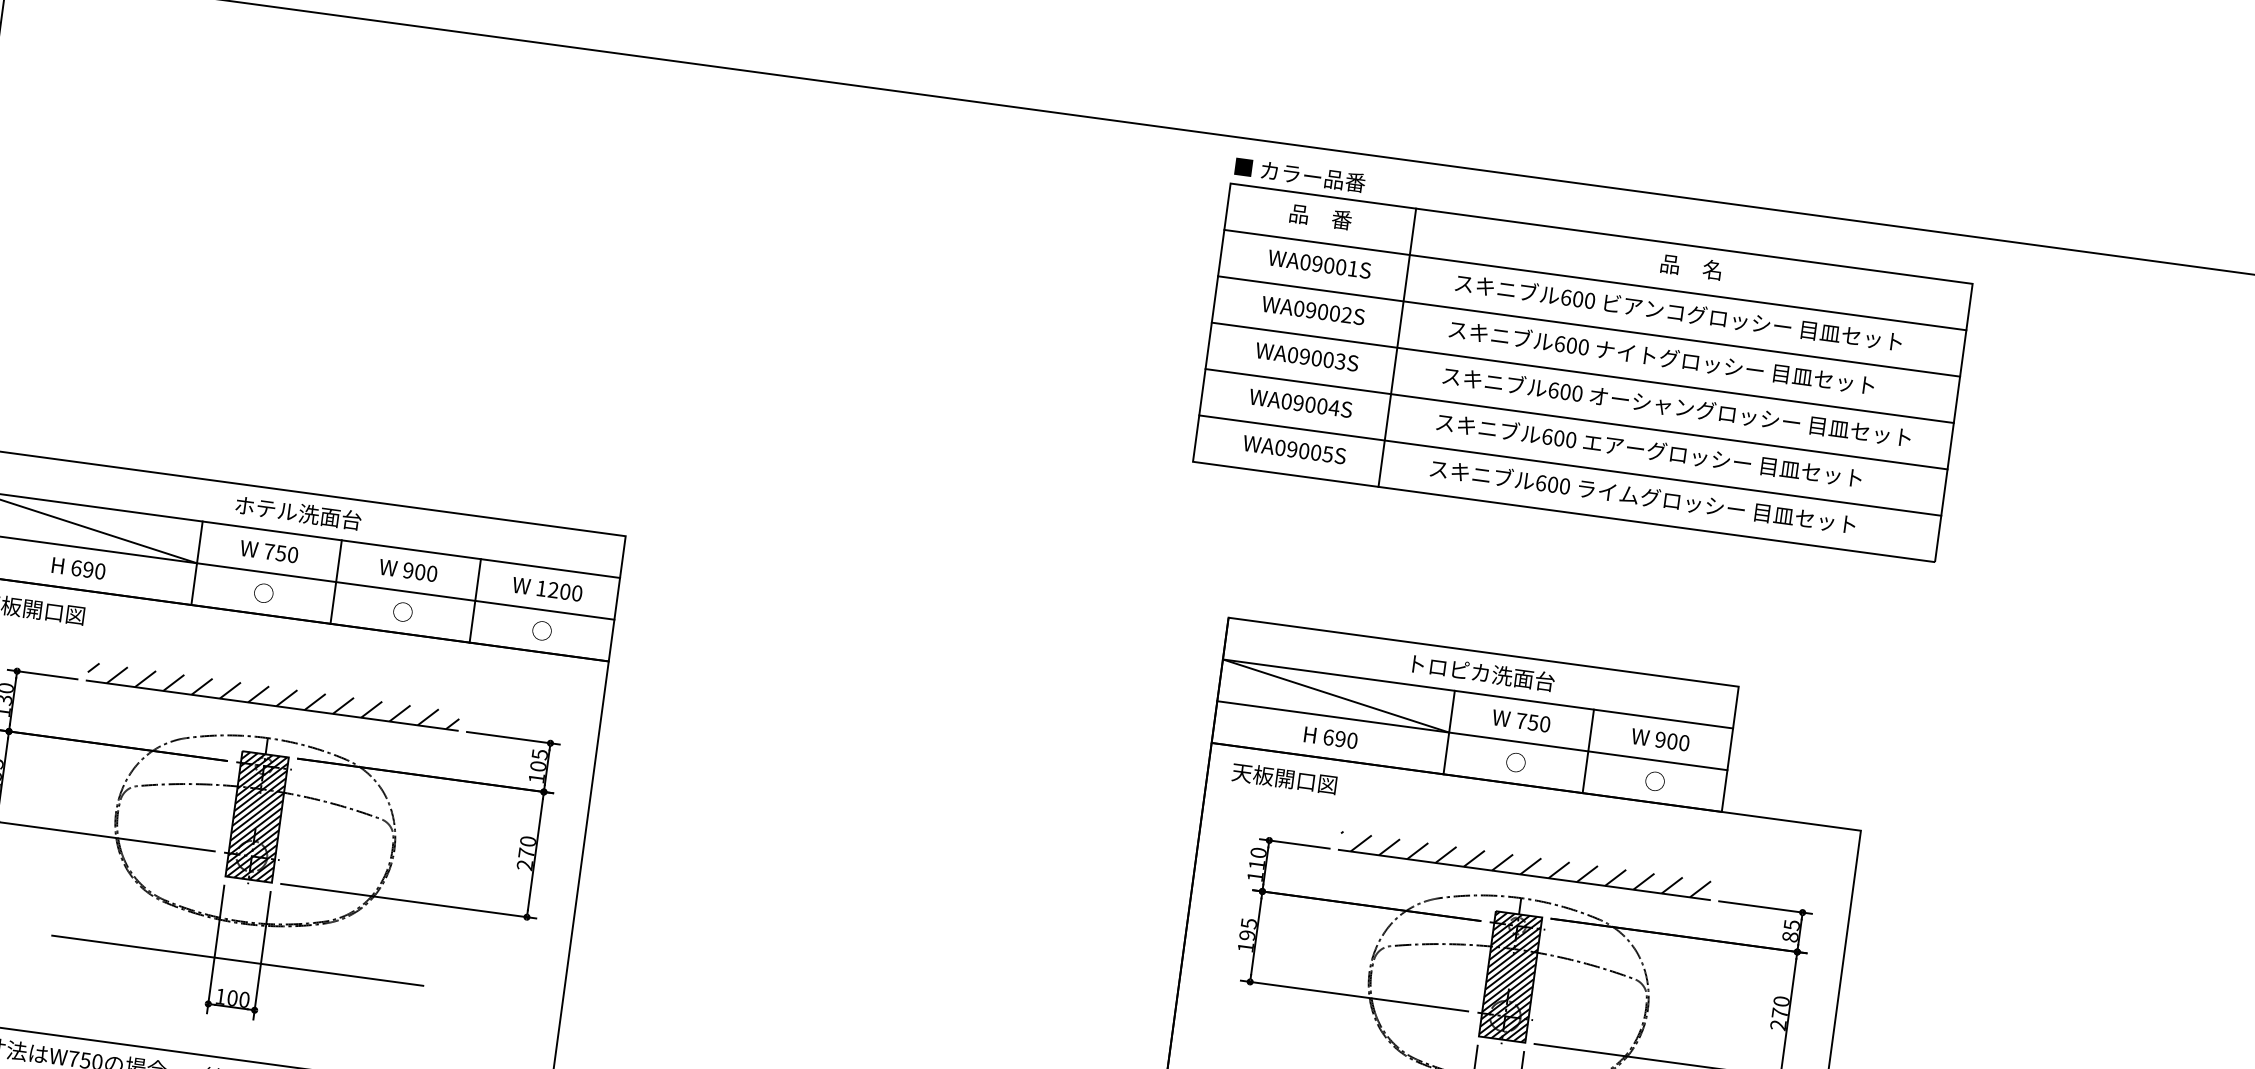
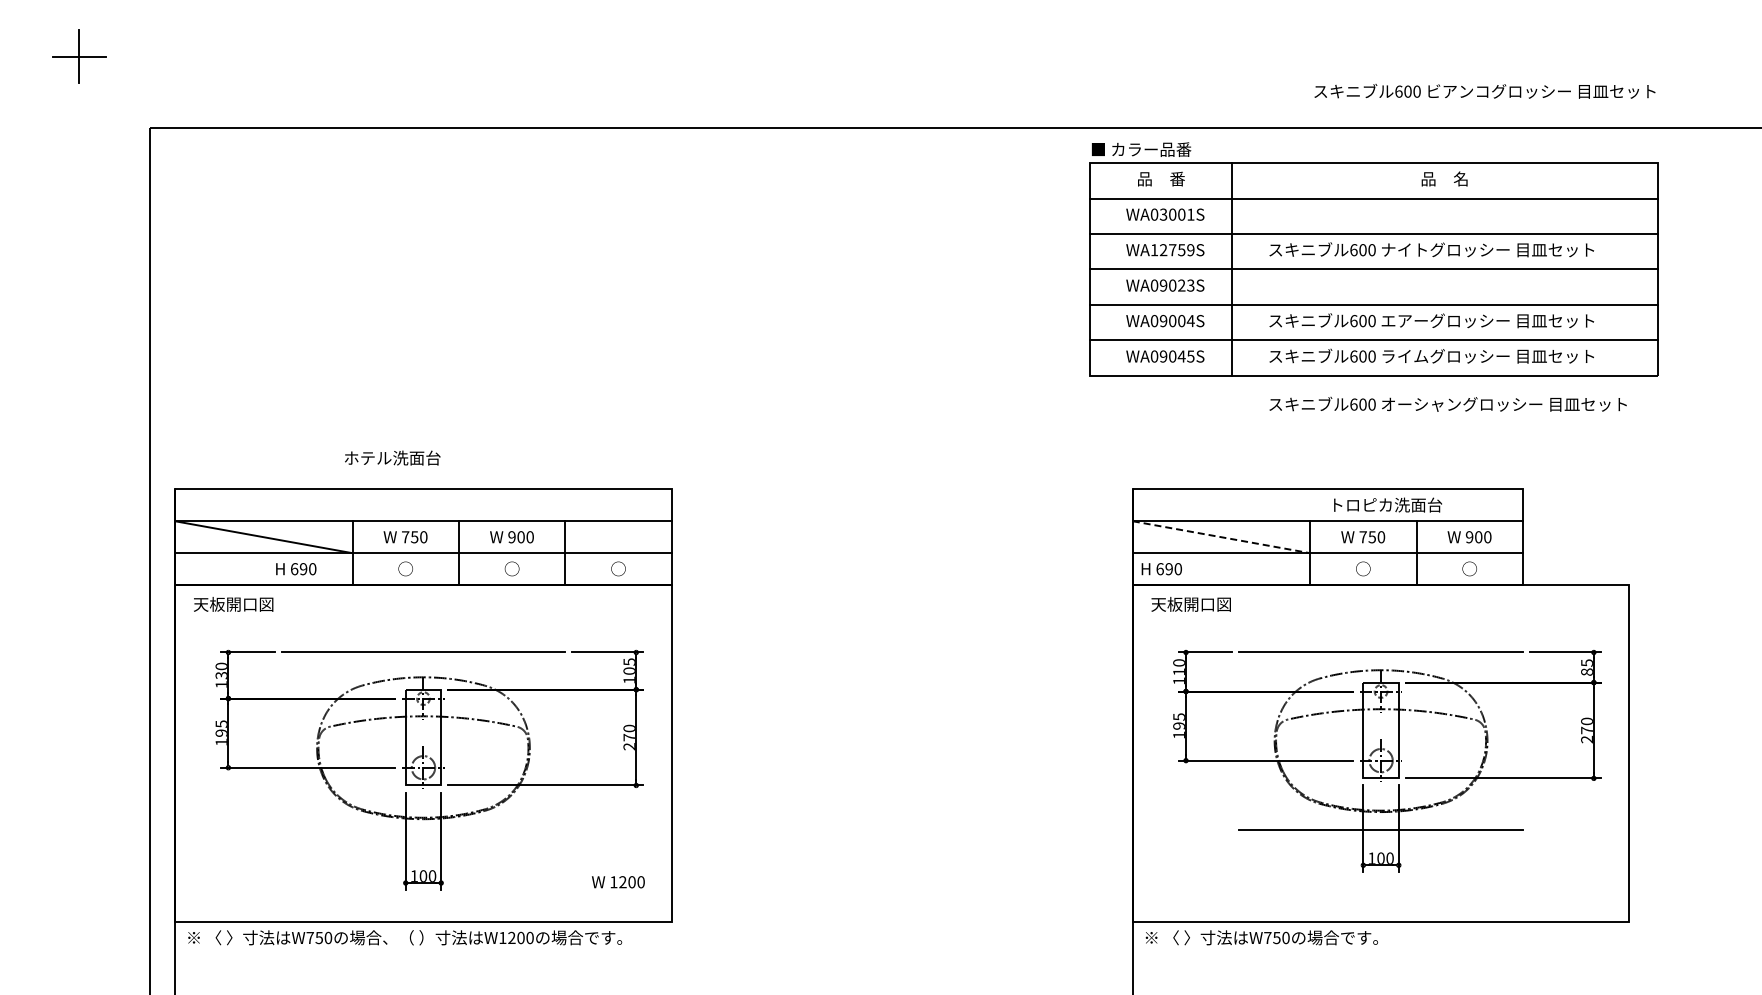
text: (1317, 263) -> (1163, 214), WA09001S -> WA03001S
text: (1322, 312) -> (1172, 250), WA09002S -> WA12759S
text: (1678, 312) -> (1484, 91), moved
text: (1328, 359) -> (1181, 285), WA09003S -> WA09023S
text: (1676, 405) -> (1447, 403), moved
text: (1315, 452) -> (1181, 356), WA09005S -> WA09045S
text: (298, 512) -> (392, 457), moved
text: (79, 569) -> (296, 569), moved
text: (547, 589) -> (618, 882), moved
text: (1483, 672) -> (1387, 504), moved
hatch: (273, 696) -> (423, 645), removed
line: (1336, 696) -> (1221, 537), solid -> dashed
text: (1330, 738) -> (1161, 569), moved
hatch: (257, 816) -> (423, 737), removed
hatch: (1524, 865) -> (1380, 645), removed
line: (237, 960) -> (423, 847), removed
hatch: (1509, 976) -> (1380, 730), removed

